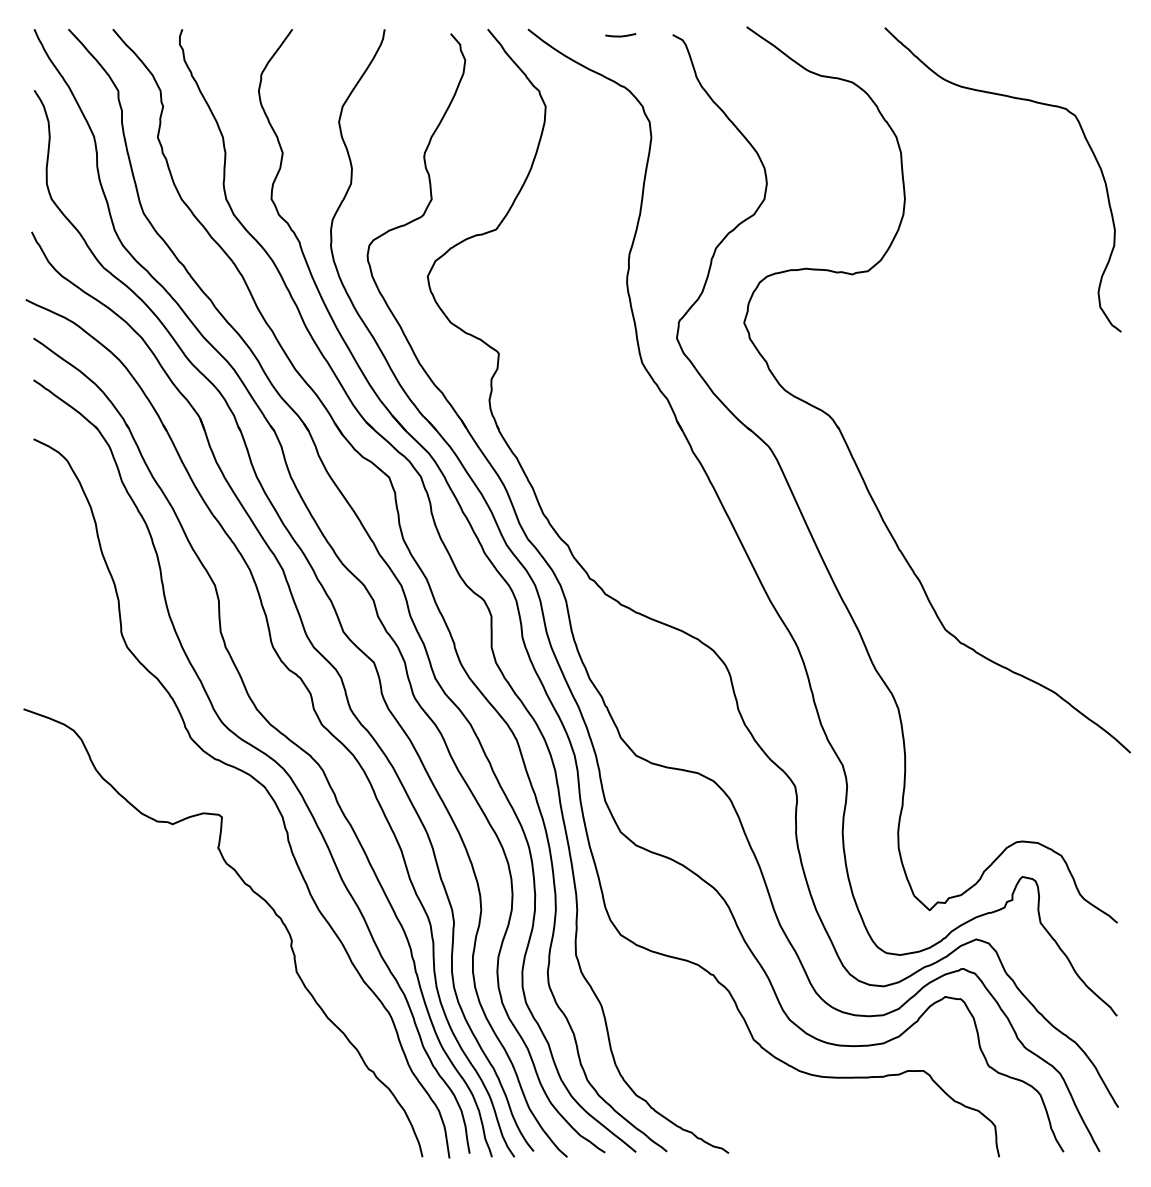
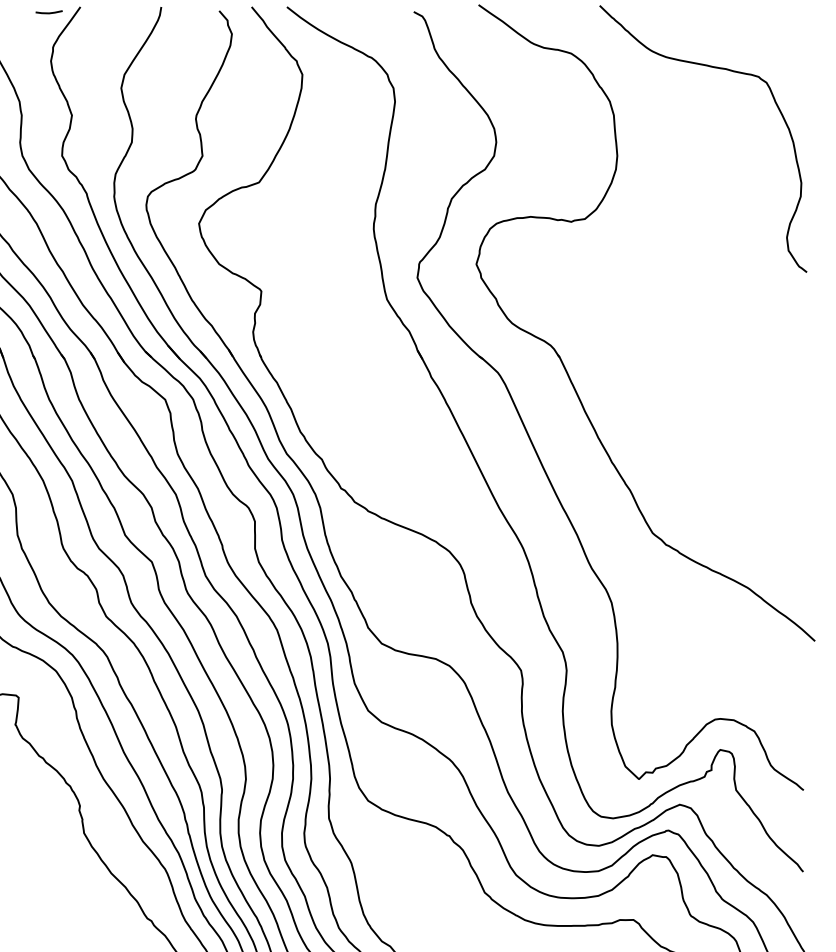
line: (620, 35) -> (48, 12), moved

